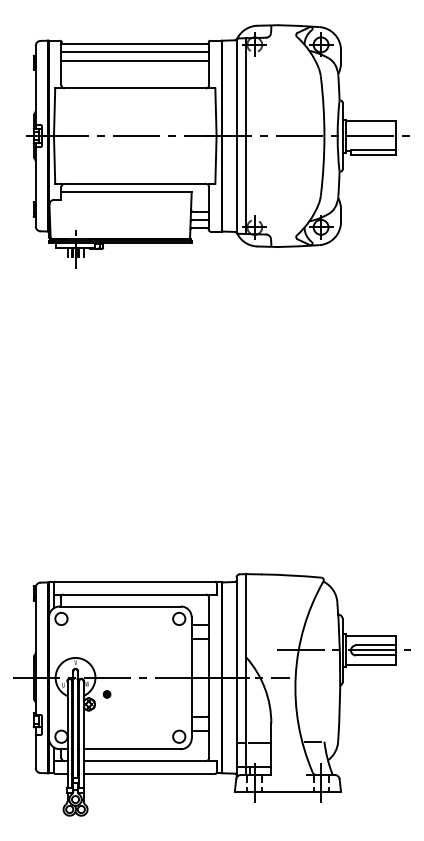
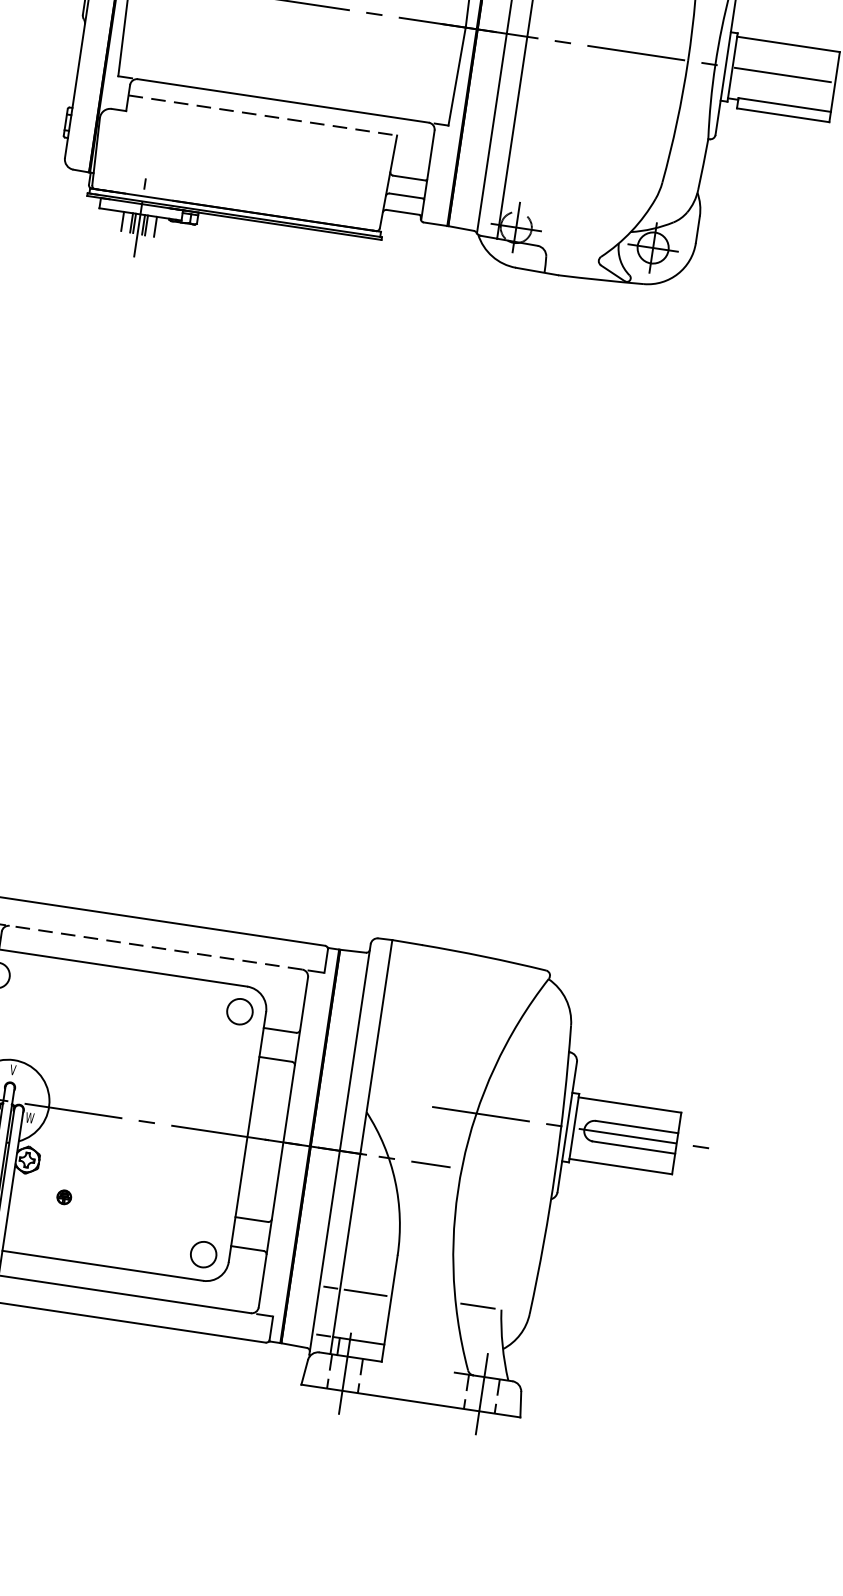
line: (127, 192) -> (264, 116), solid -> dashed
line: (134, 594) -> (155, 947), solid -> dashed
part: (106, 694) -> (63, 1197), moved

